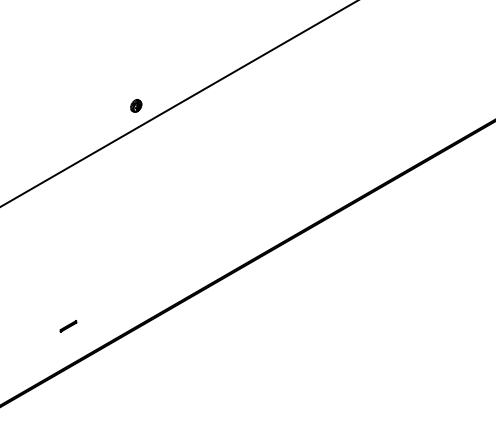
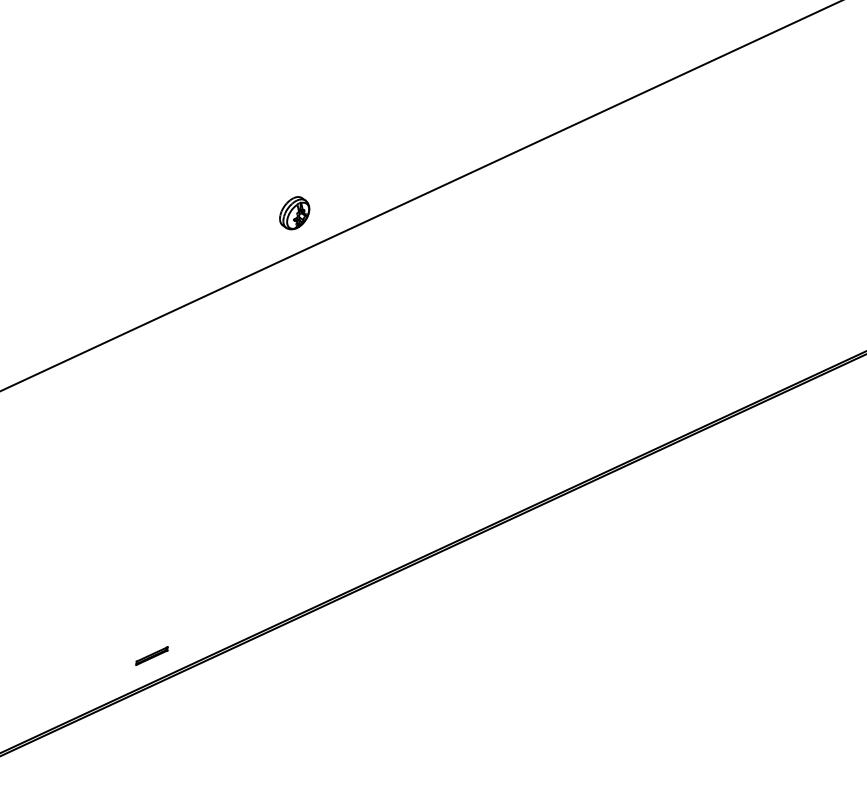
part: (135, 105) -> (293, 212), size x1.43
line: (68, 326) -> (152, 656), moved

